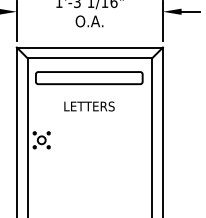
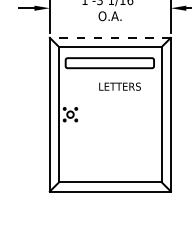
line: (90, 47) -> (110, 37), solid -> dashed
text: (88, 106) -> (119, 86), moved

